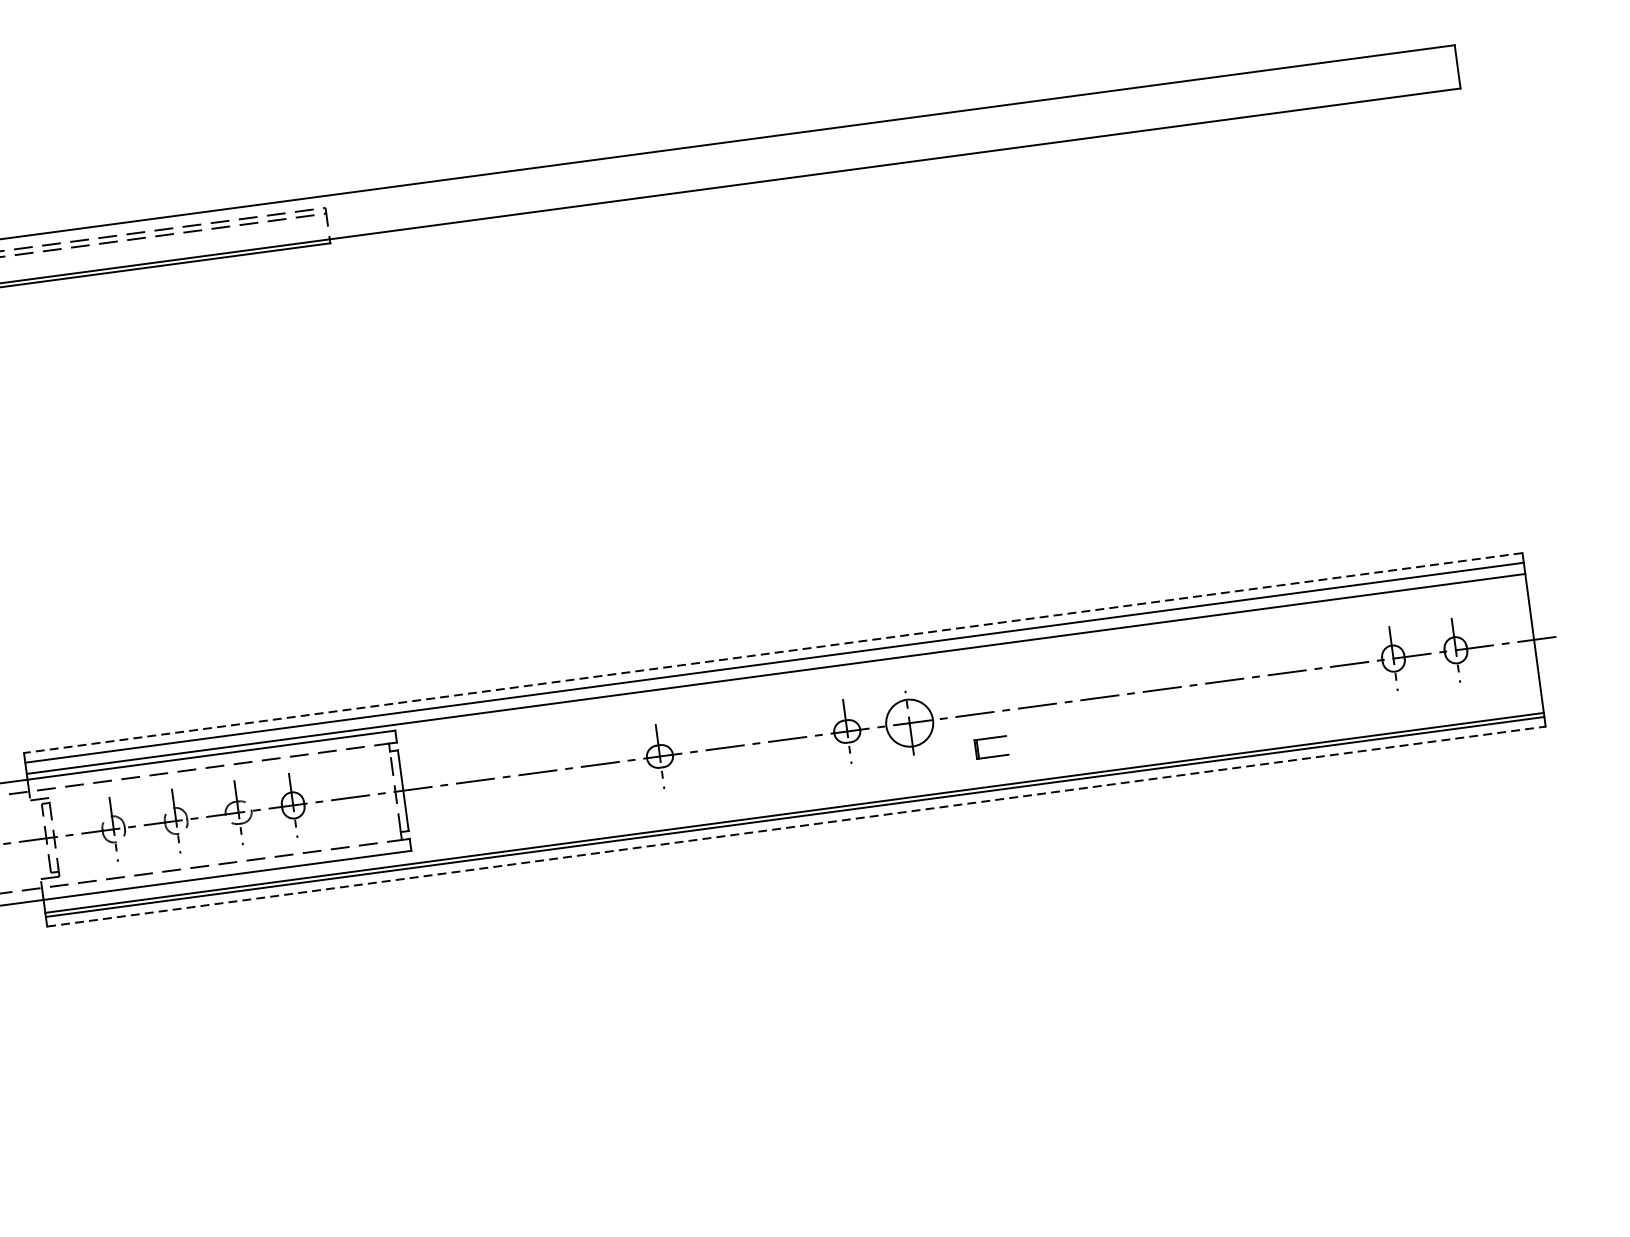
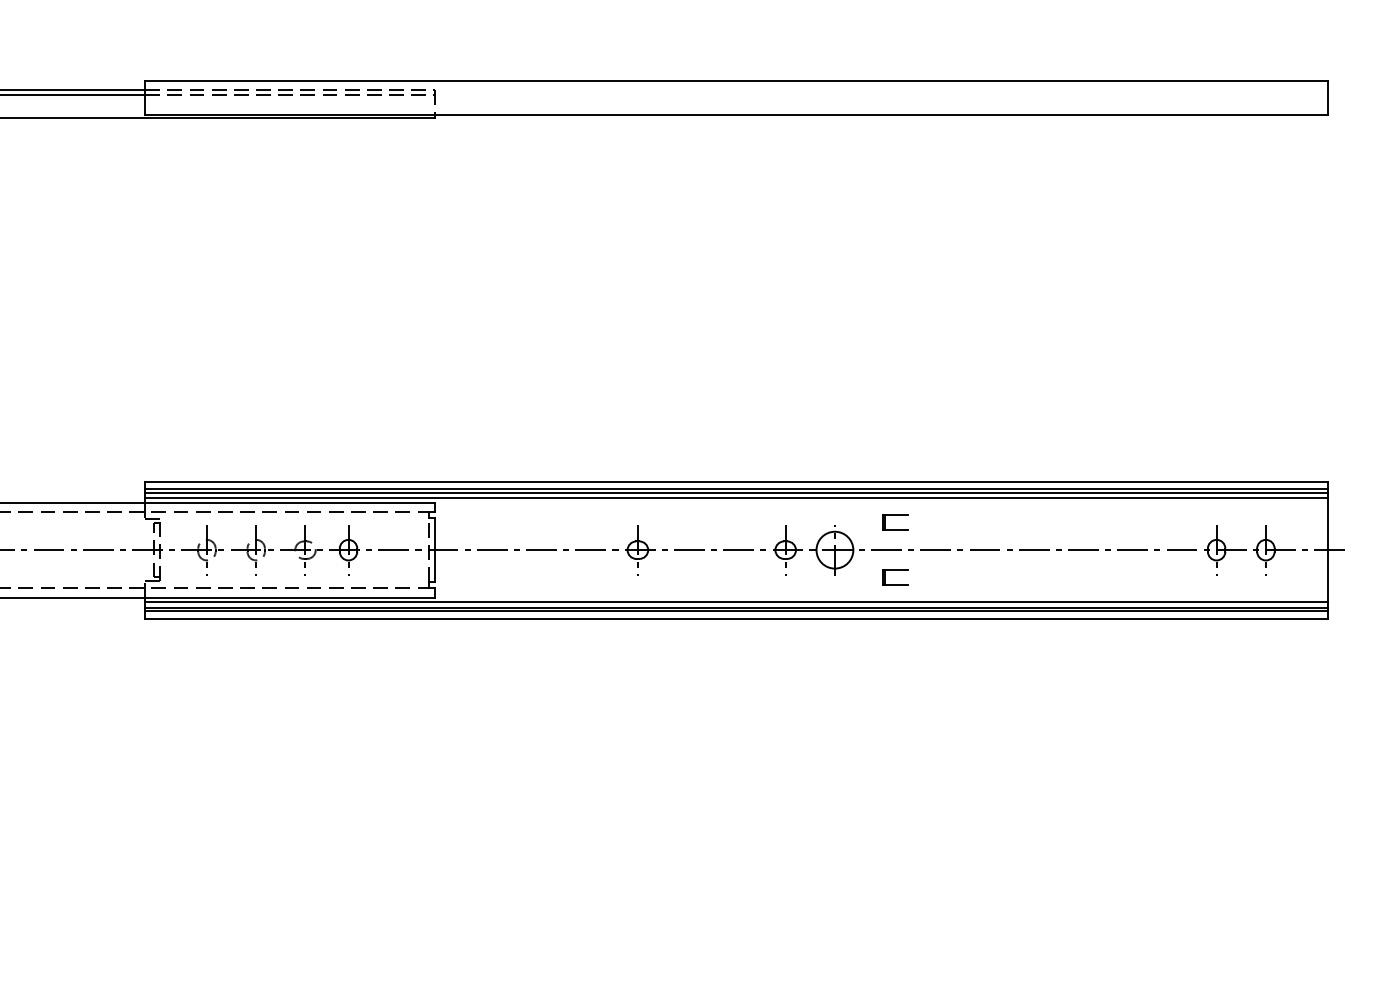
line: (772, 652) -> (735, 481), dashed -> solid
line: (775, 666) -> (736, 492), added
part: (980, 668) -> (895, 515), added
line: (793, 806) -> (736, 602), added
line: (796, 826) -> (736, 618), dashed -> solid

